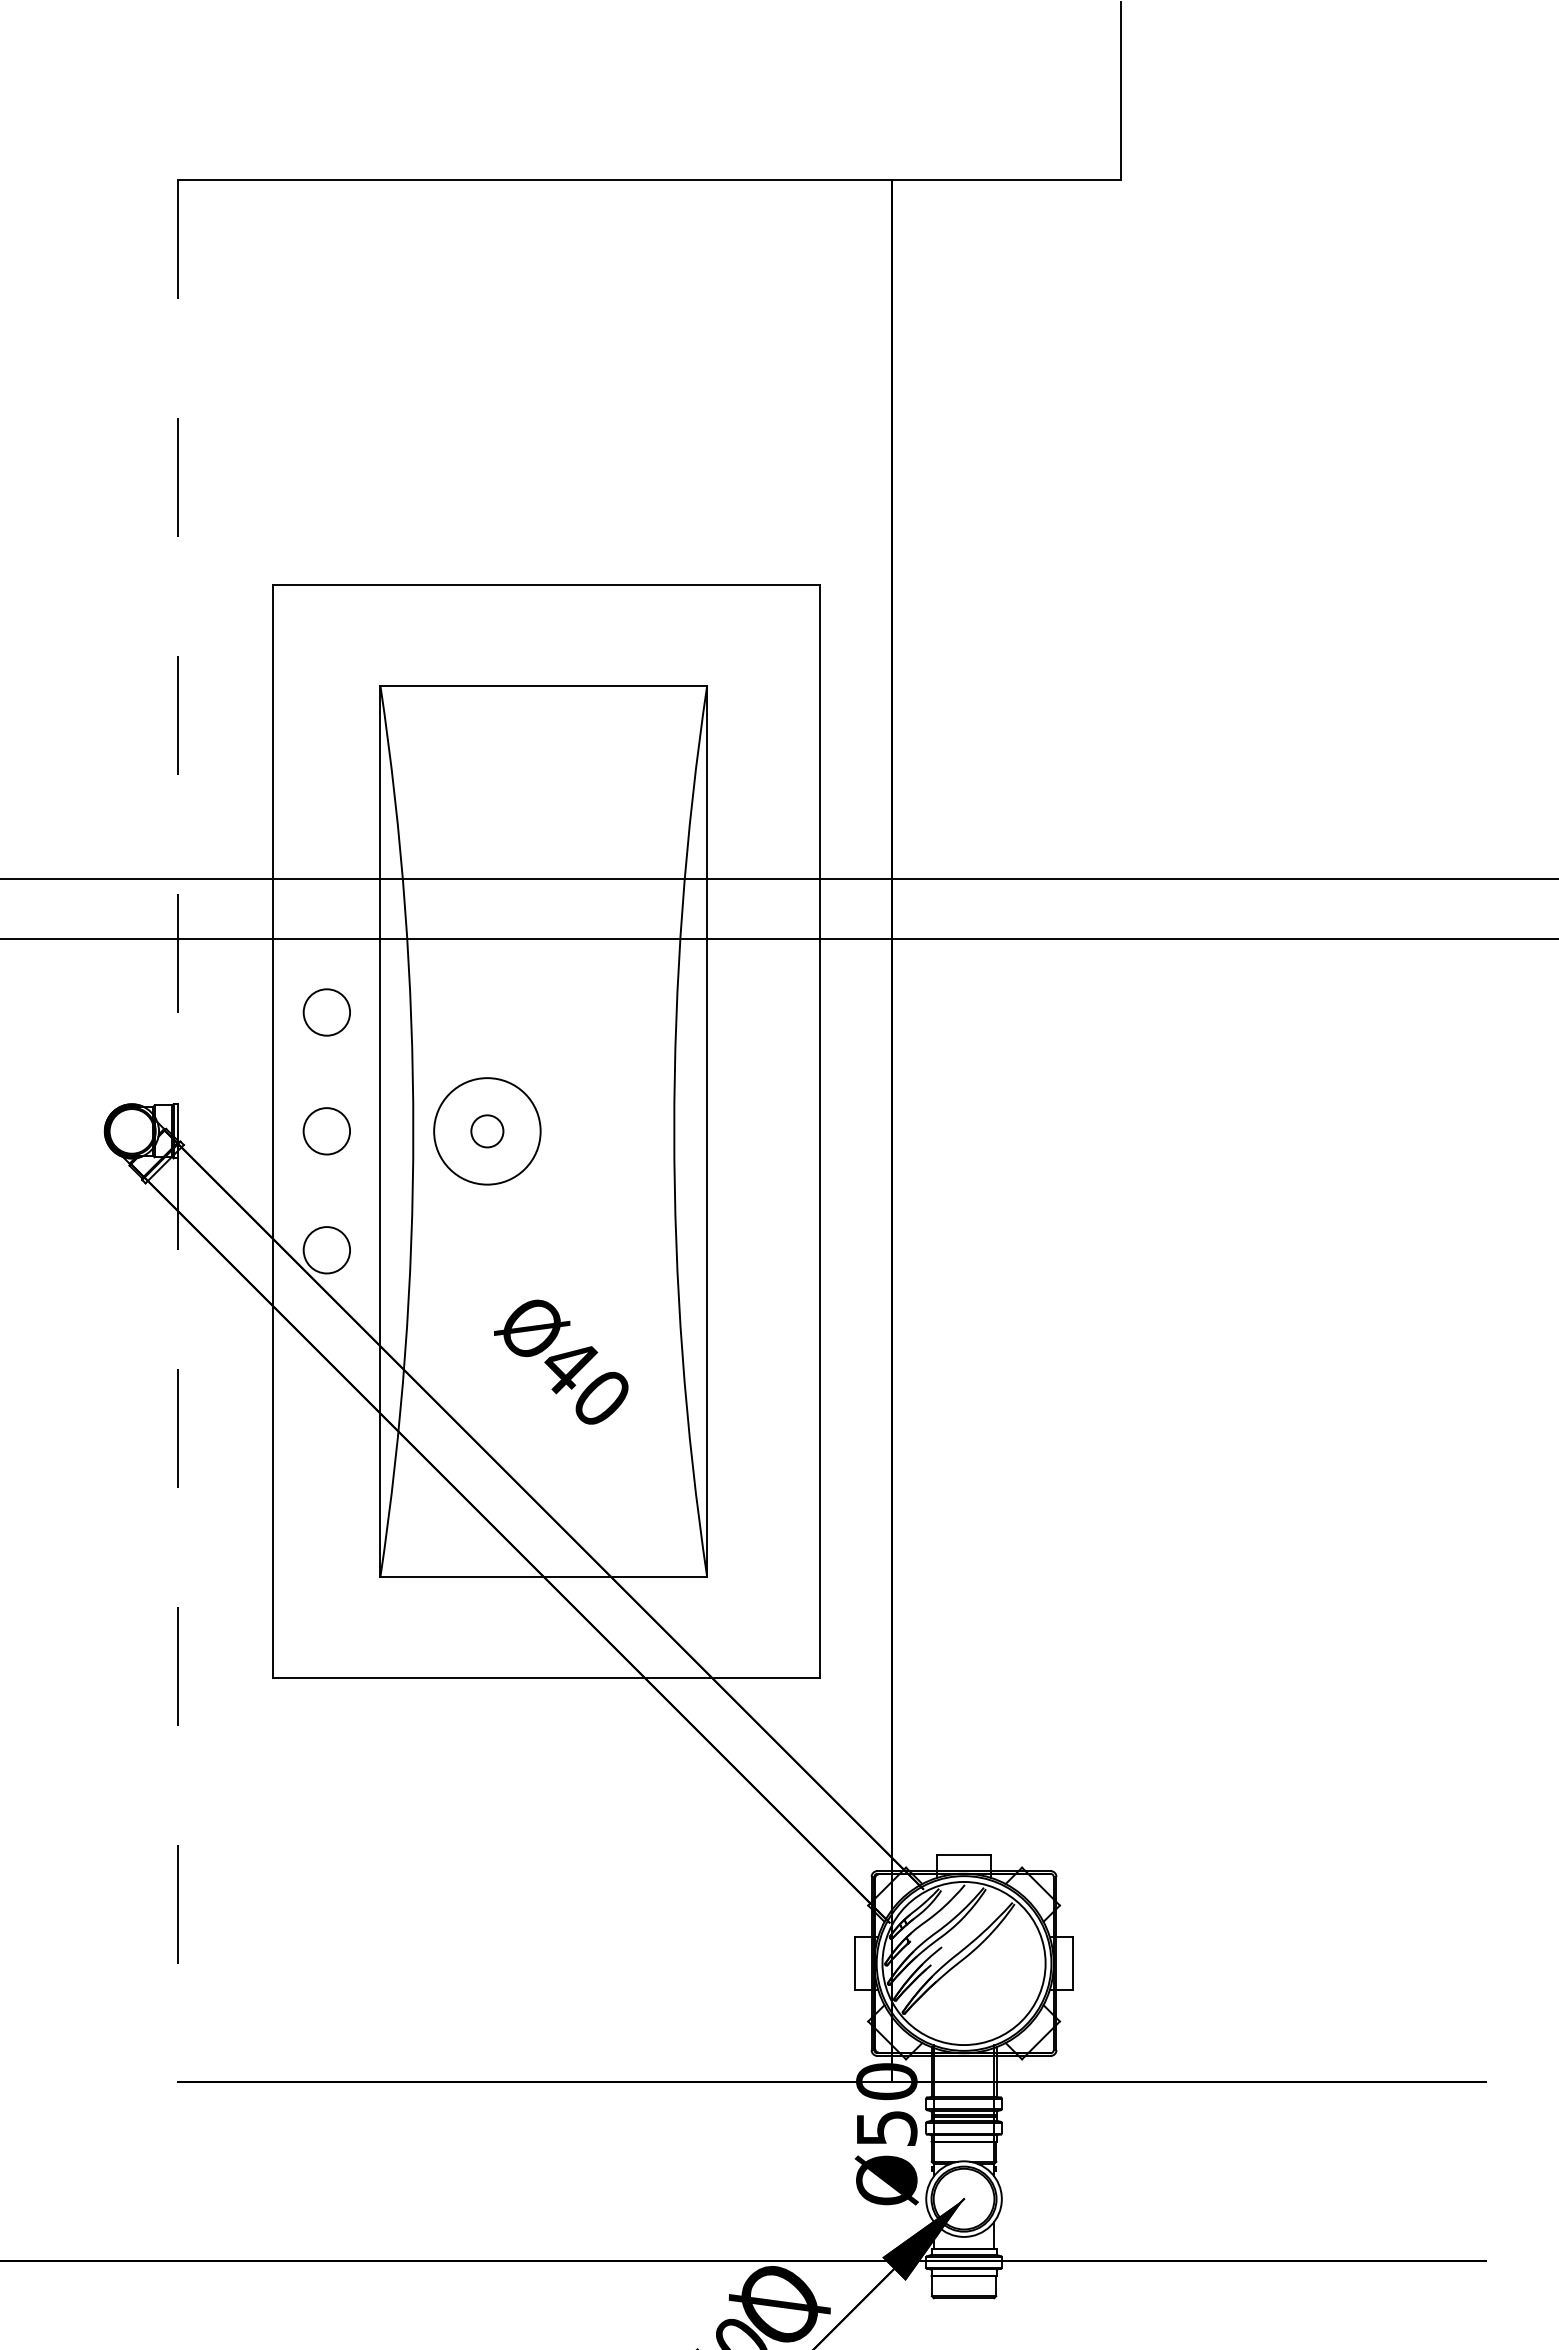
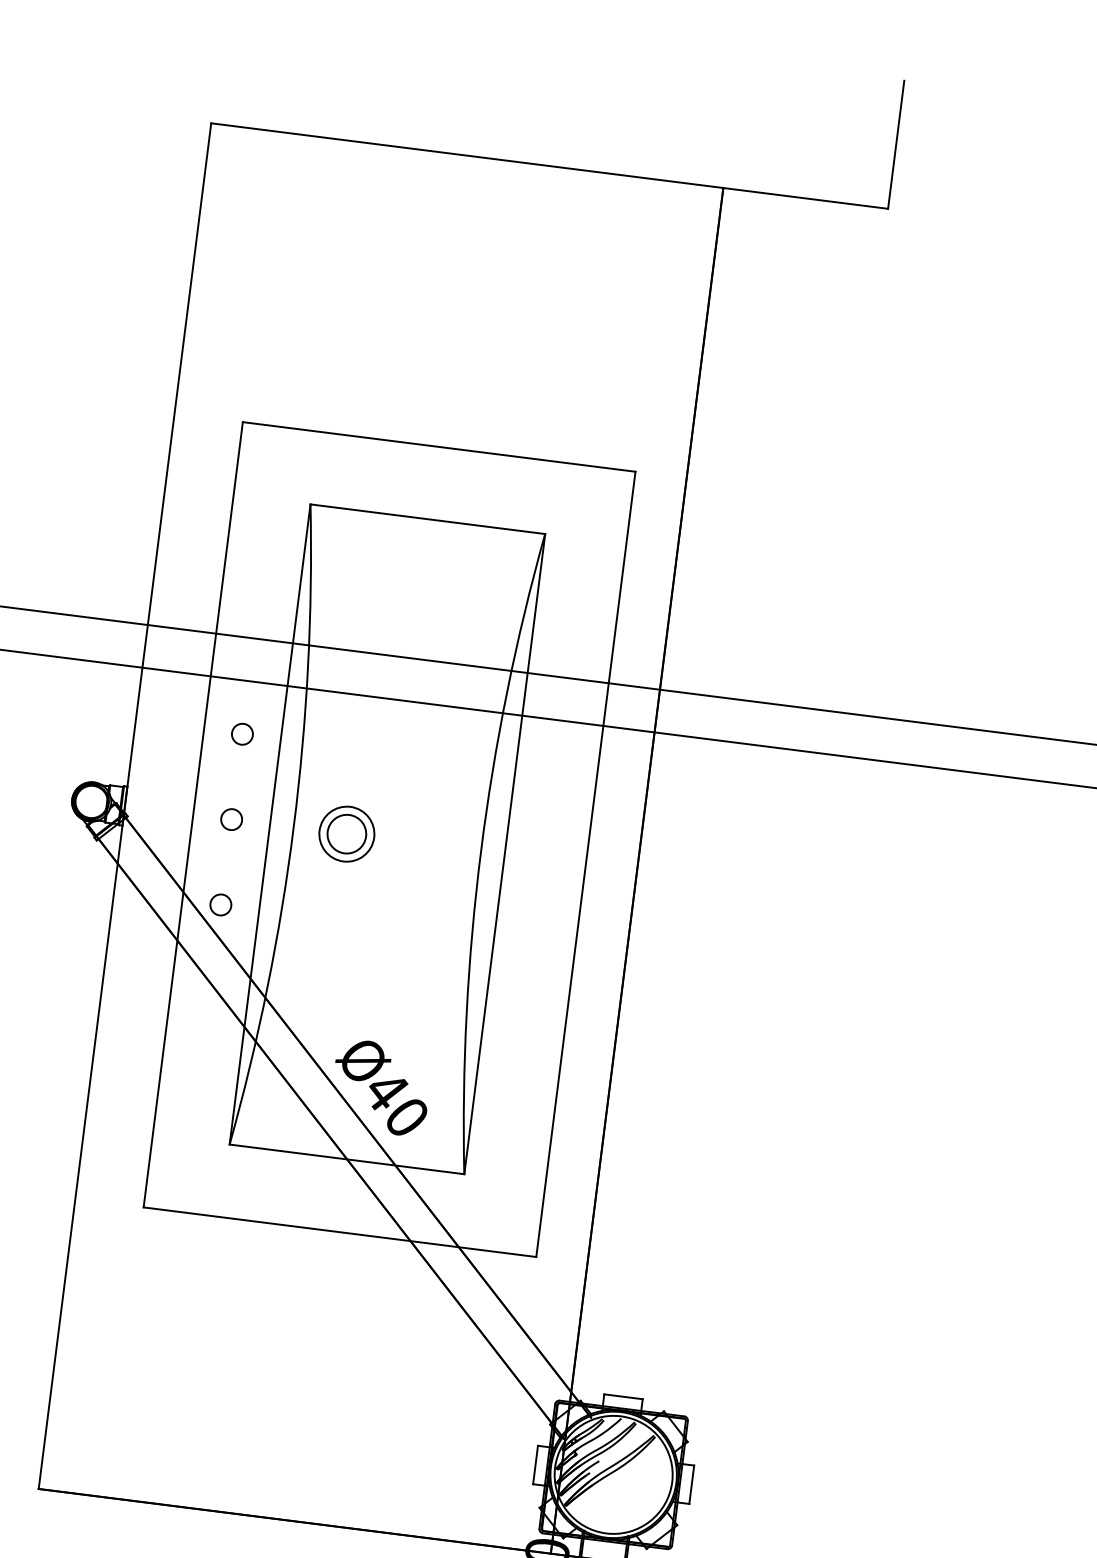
circle: (326, 1012) -> (242, 734), size x0.62
line: (178, 1131) -> (125, 806), dashed -> solid
circle: (326, 1131) -> (231, 819), size x0.62
circle: (487, 1131) -> (346, 834), size x0.71
circle: (487, 1131) -> (346, 834), size x1.67
circle: (326, 1249) -> (220, 904), size x0.62
text: (561, 1361) -> (381, 1087), moved

